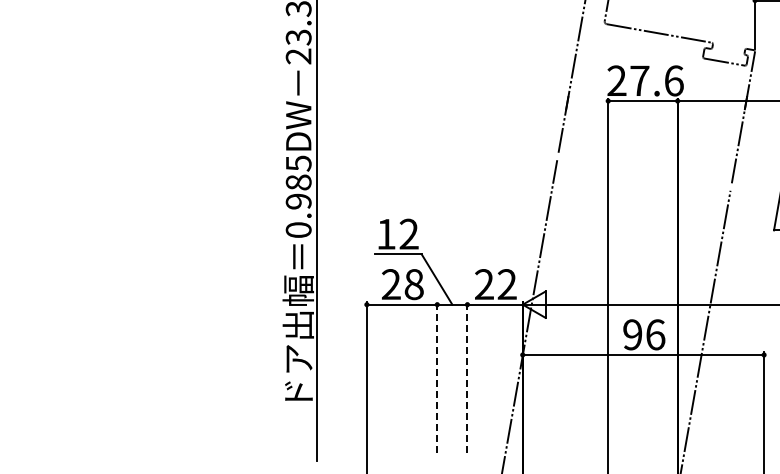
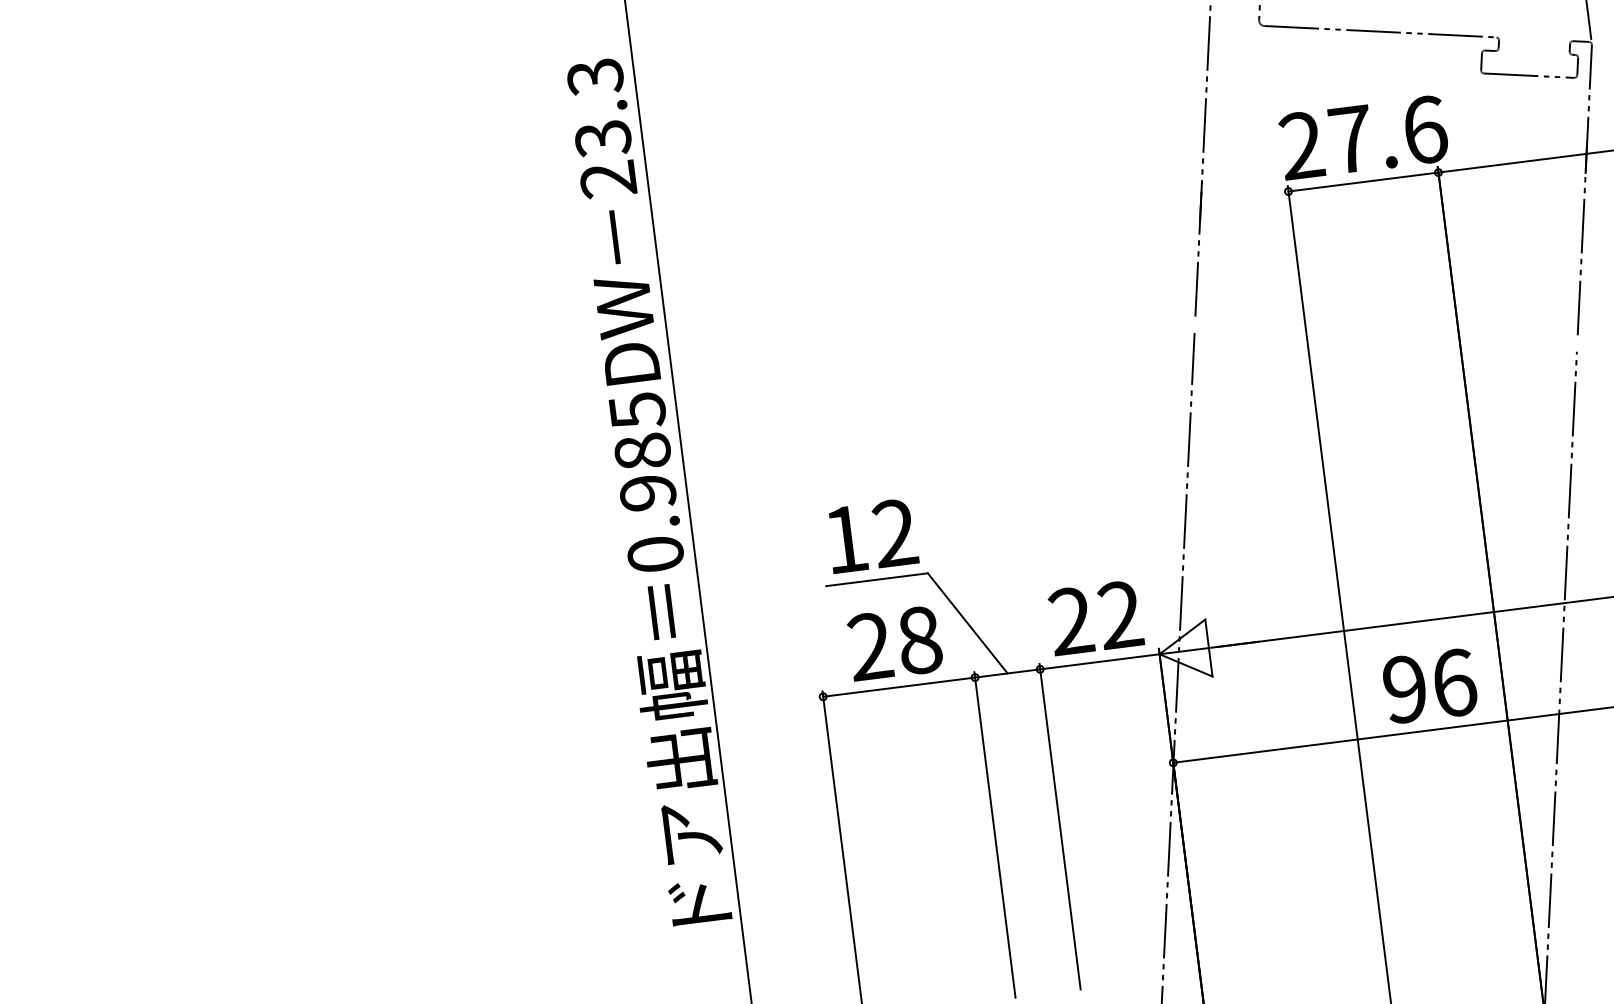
line: (437, 377) -> (995, 834), dashed -> solid
line: (467, 377) -> (1060, 826), dashed -> solid

